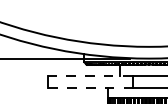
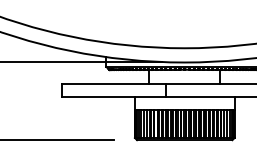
line: (90, 75) -> (113, 83), dashed -> solid
line: (90, 87) -> (113, 97), dashed -> solid

